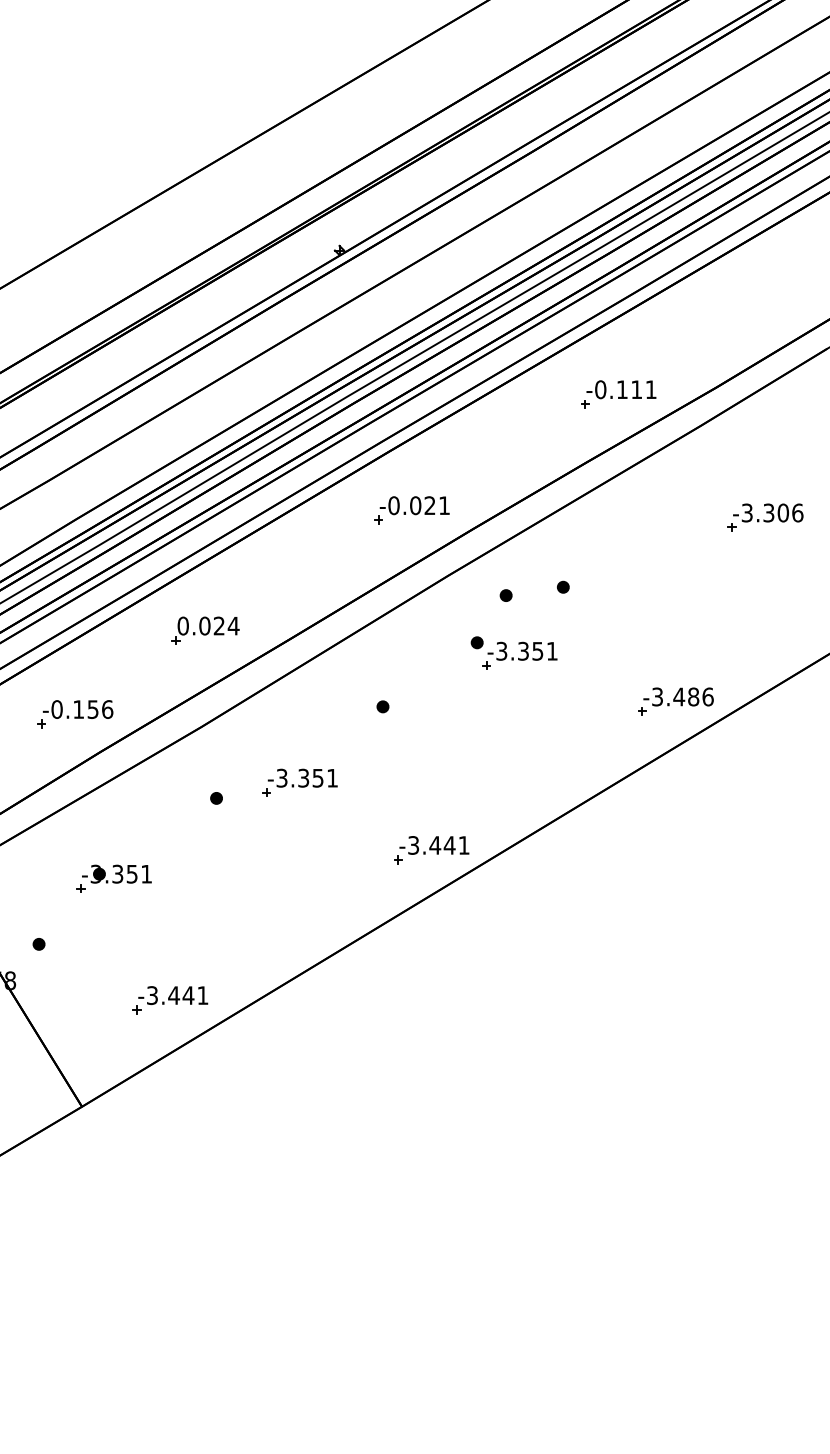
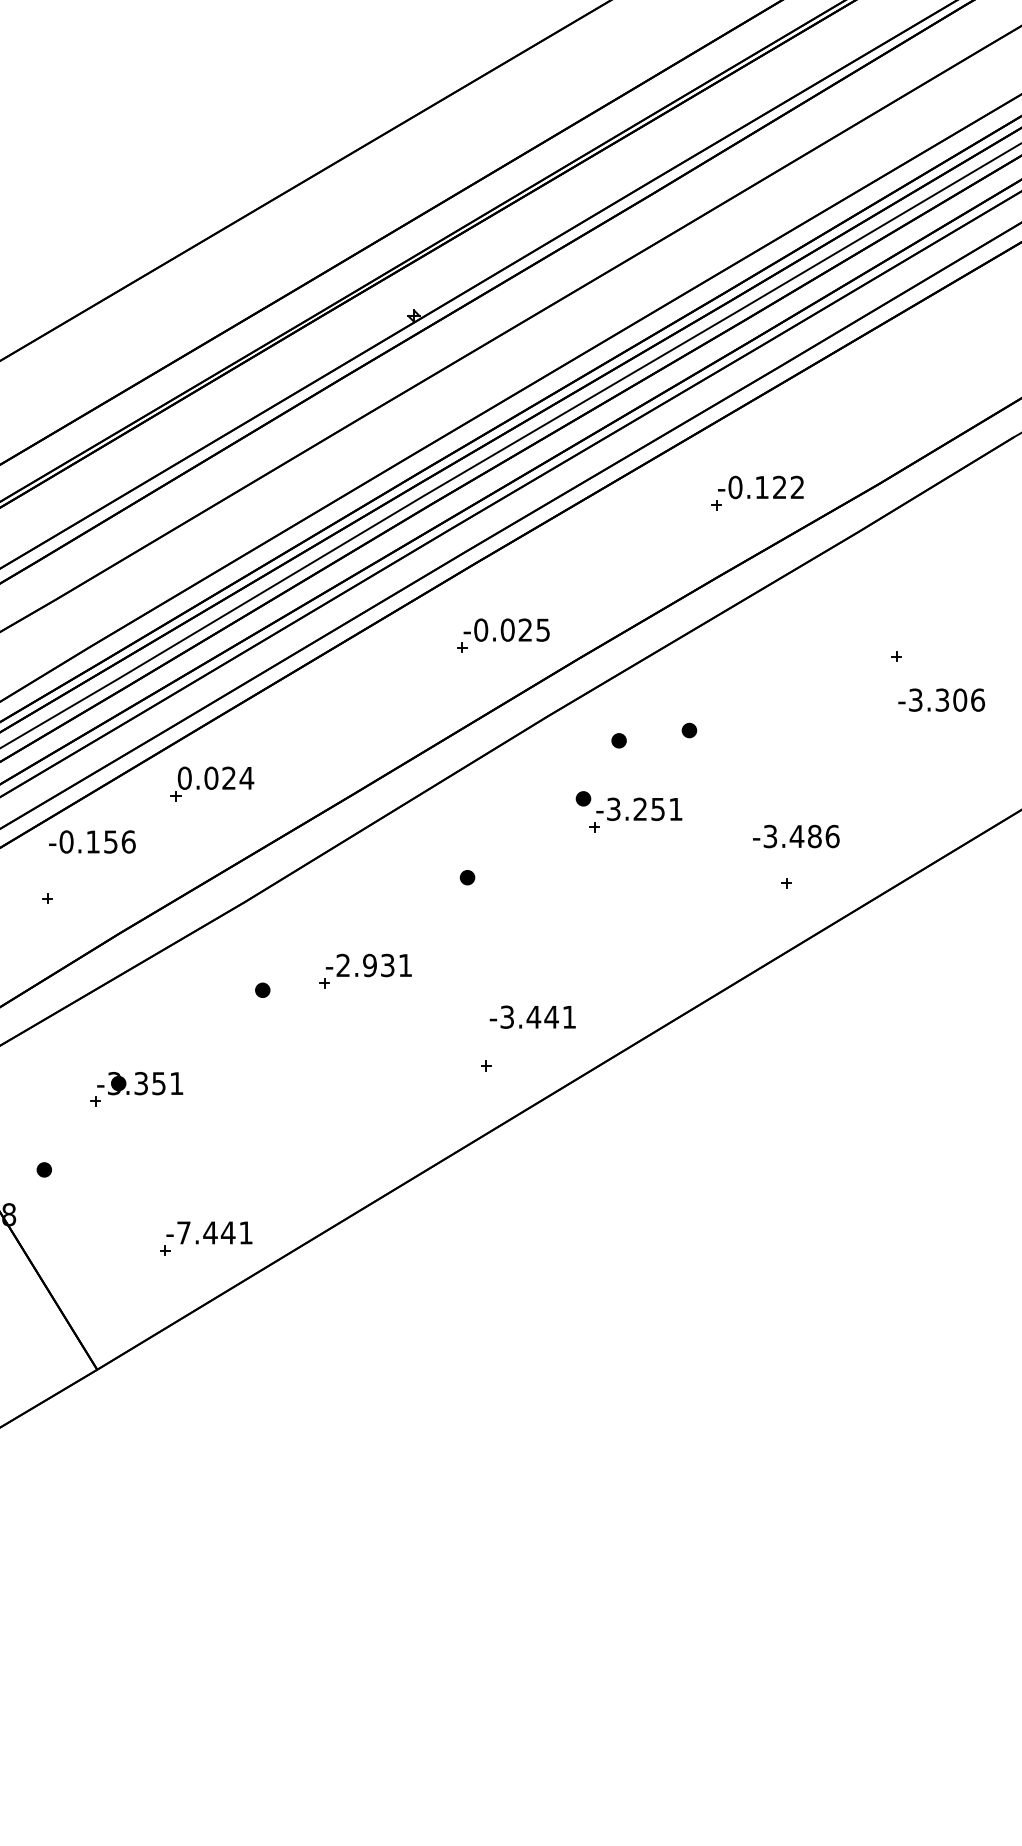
text: (643, 388) -> (788, 486), -0.111 -> -0.122
text: (443, 505) -> (542, 629), -0.021 -> -0.025
text: (768, 512) -> (941, 699), moved
part: (205, 630) -> (212, 783), moved
text: (523, 650) -> (640, 808), -3.351 -> -3.251
text: (678, 696) -> (796, 836), moved
text: (78, 709) -> (92, 841), moved
text: (300, 778) -> (365, 965), -3.351 -> -2.931
text: (434, 844) -> (532, 1016), moved
text: (152, 995) -> (183, 1232), -3.441 -> -7.441

